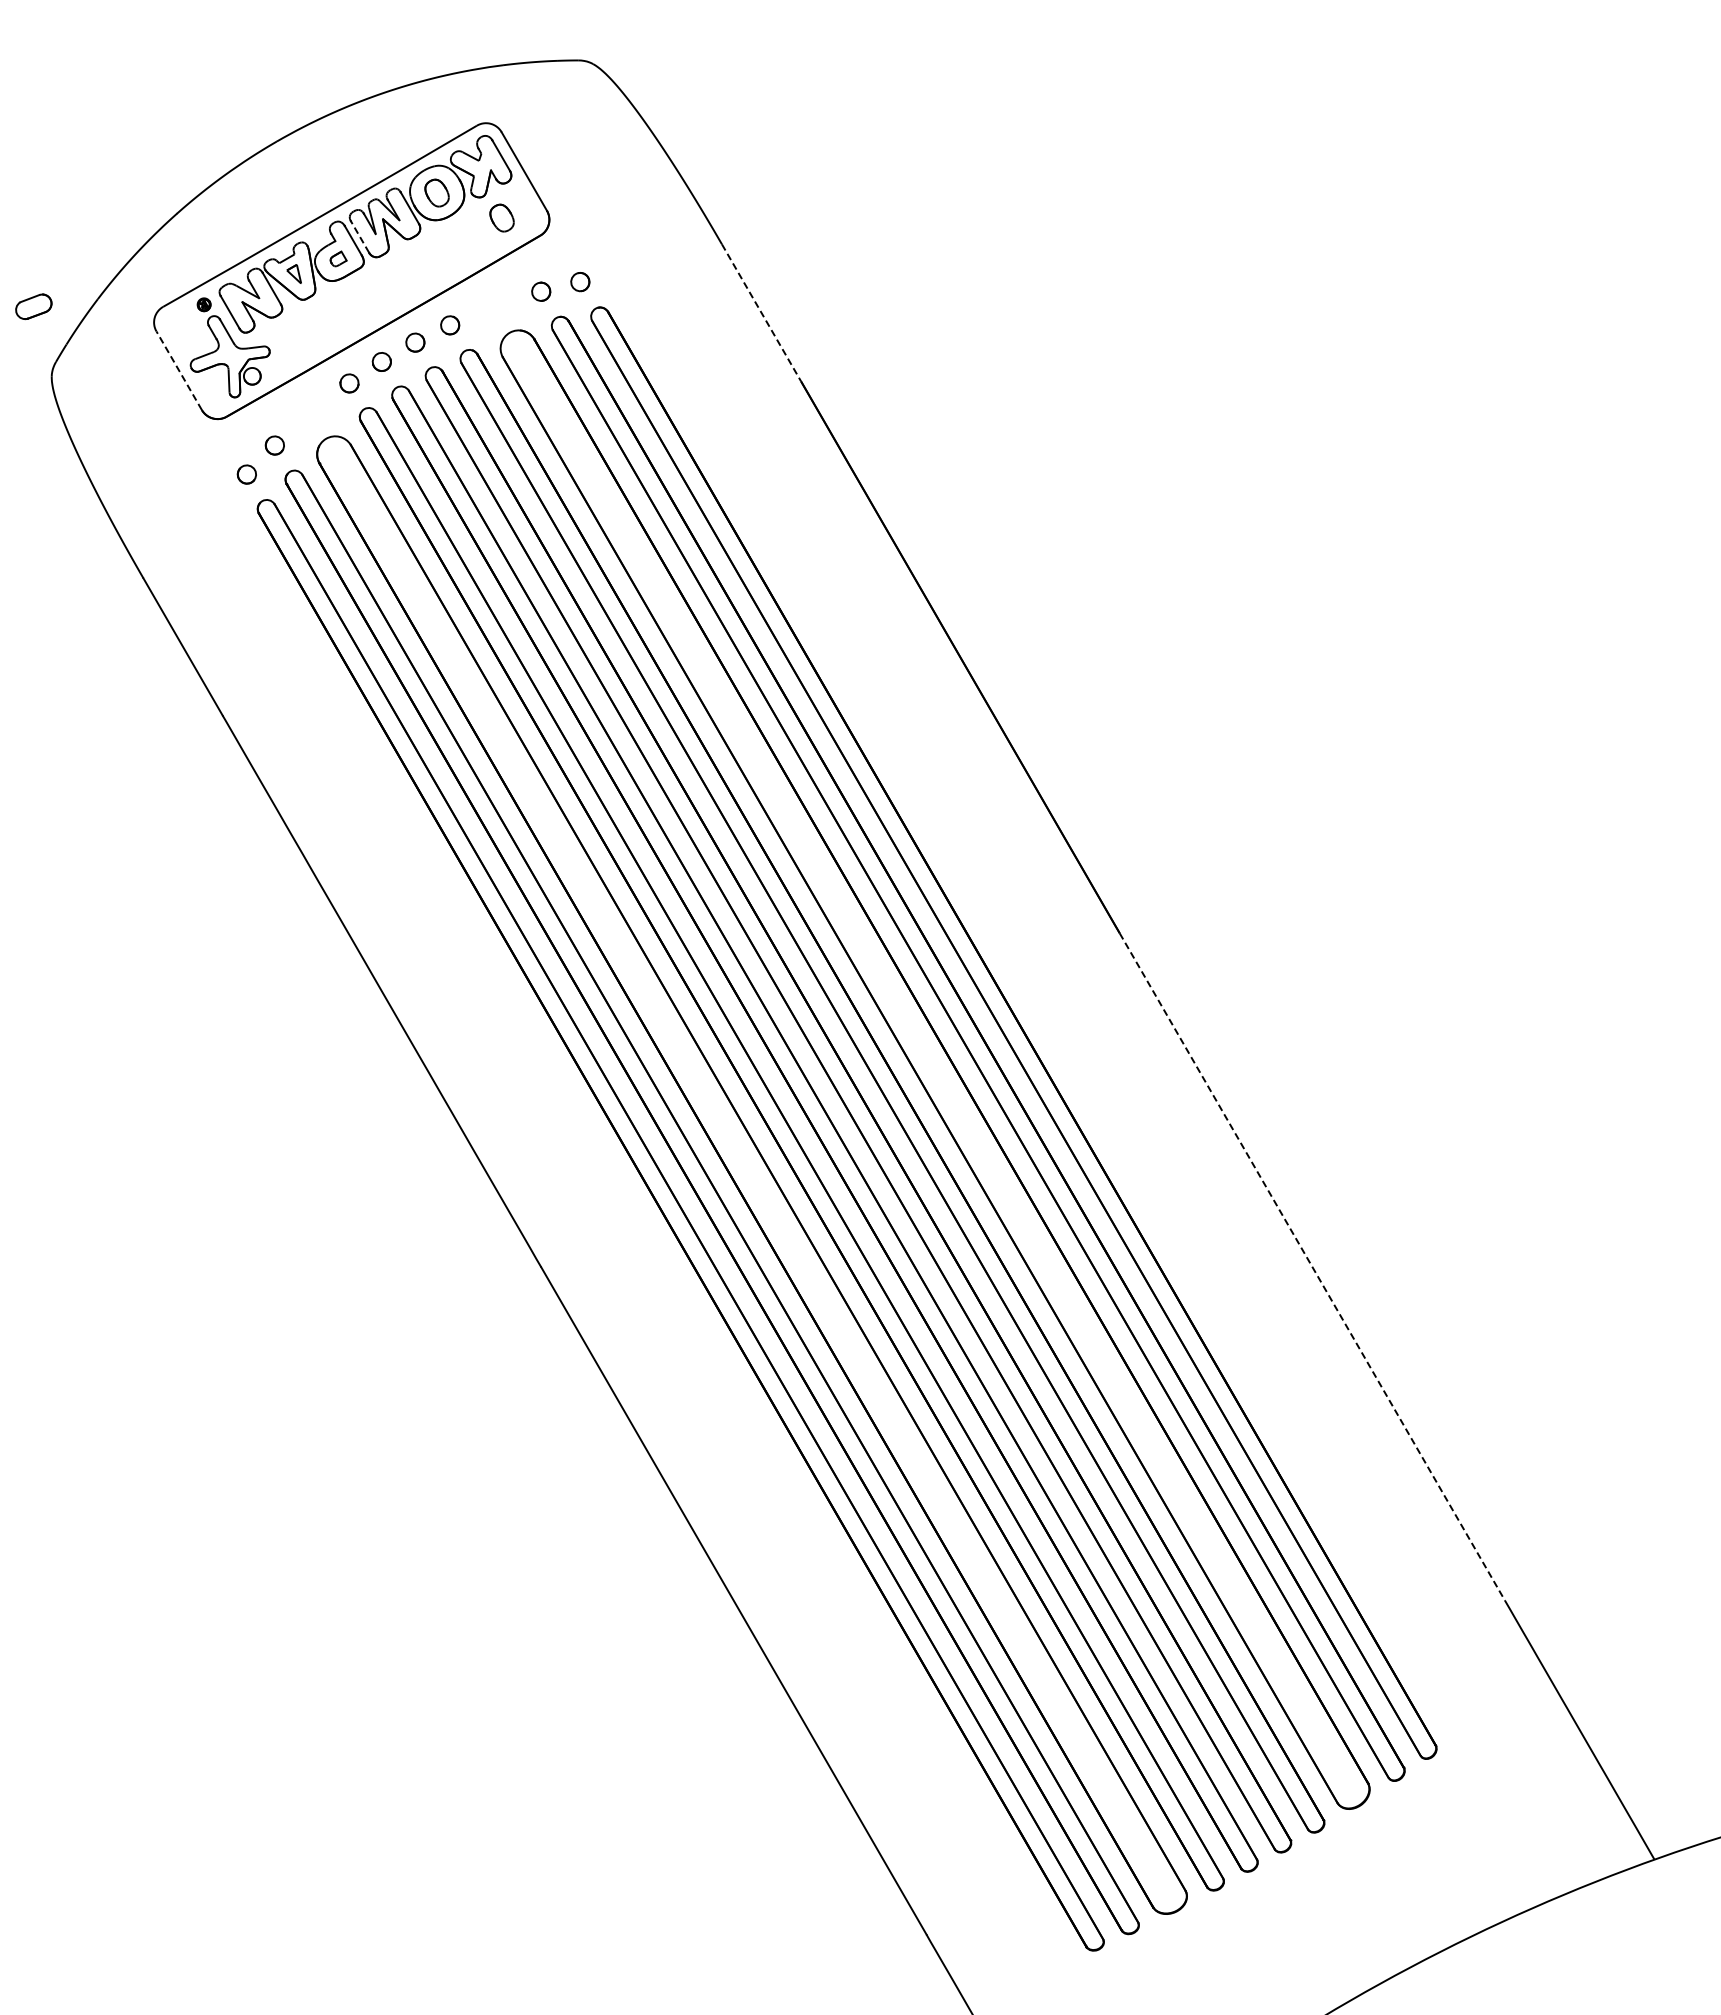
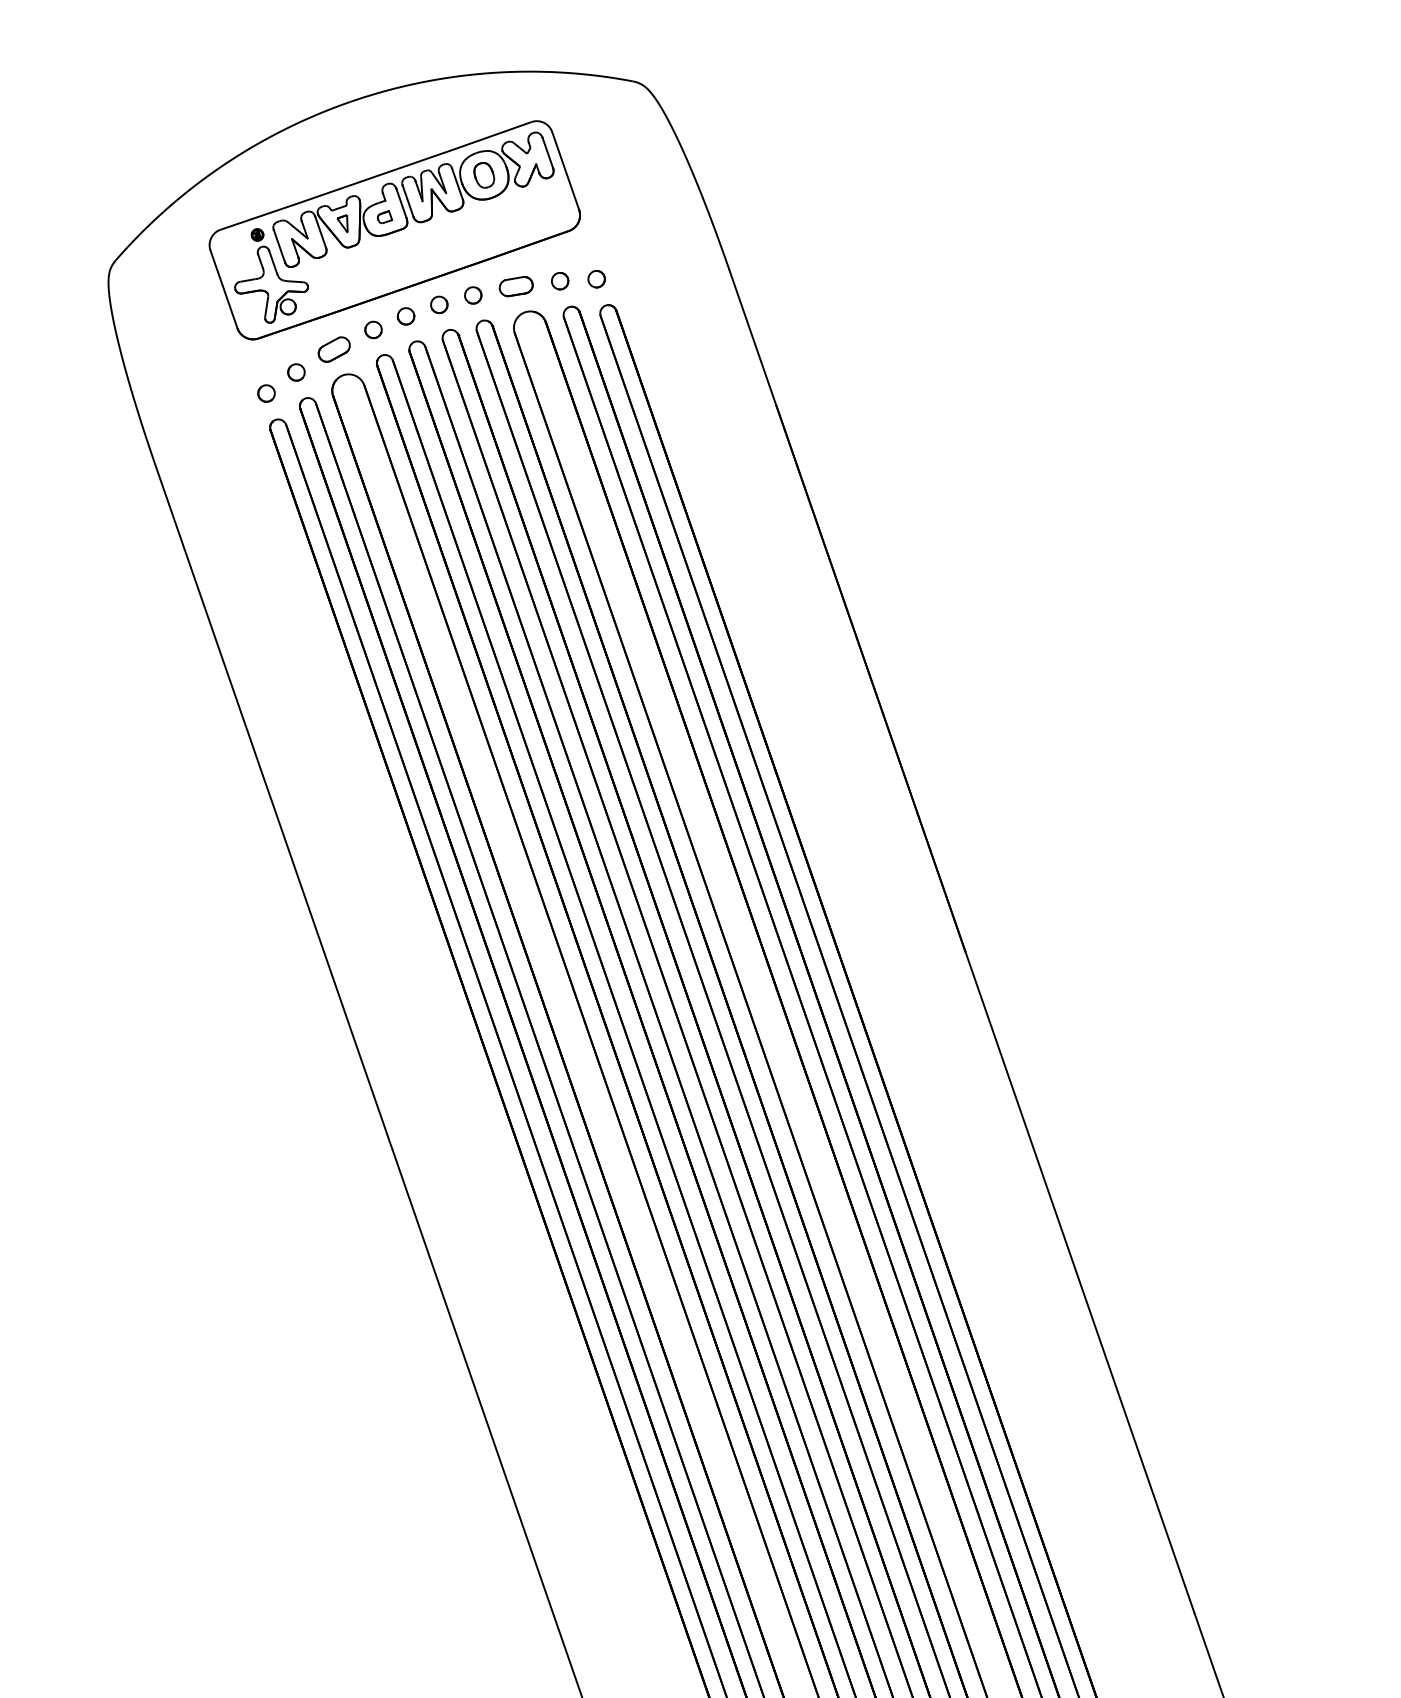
part: (501, 217) -> (537, 208), removed
line: (359, 236) -> (407, 200), dashed -> solid
part: (33, 306) -> (515, 286), moved
line: (761, 313) -> (752, 338), dashed -> solid
line: (178, 370) -> (223, 289), dashed -> solid
part: (311, 412) -> (334, 349), added
line: (1312, 1267) -> (1080, 1283), dashed -> solid

